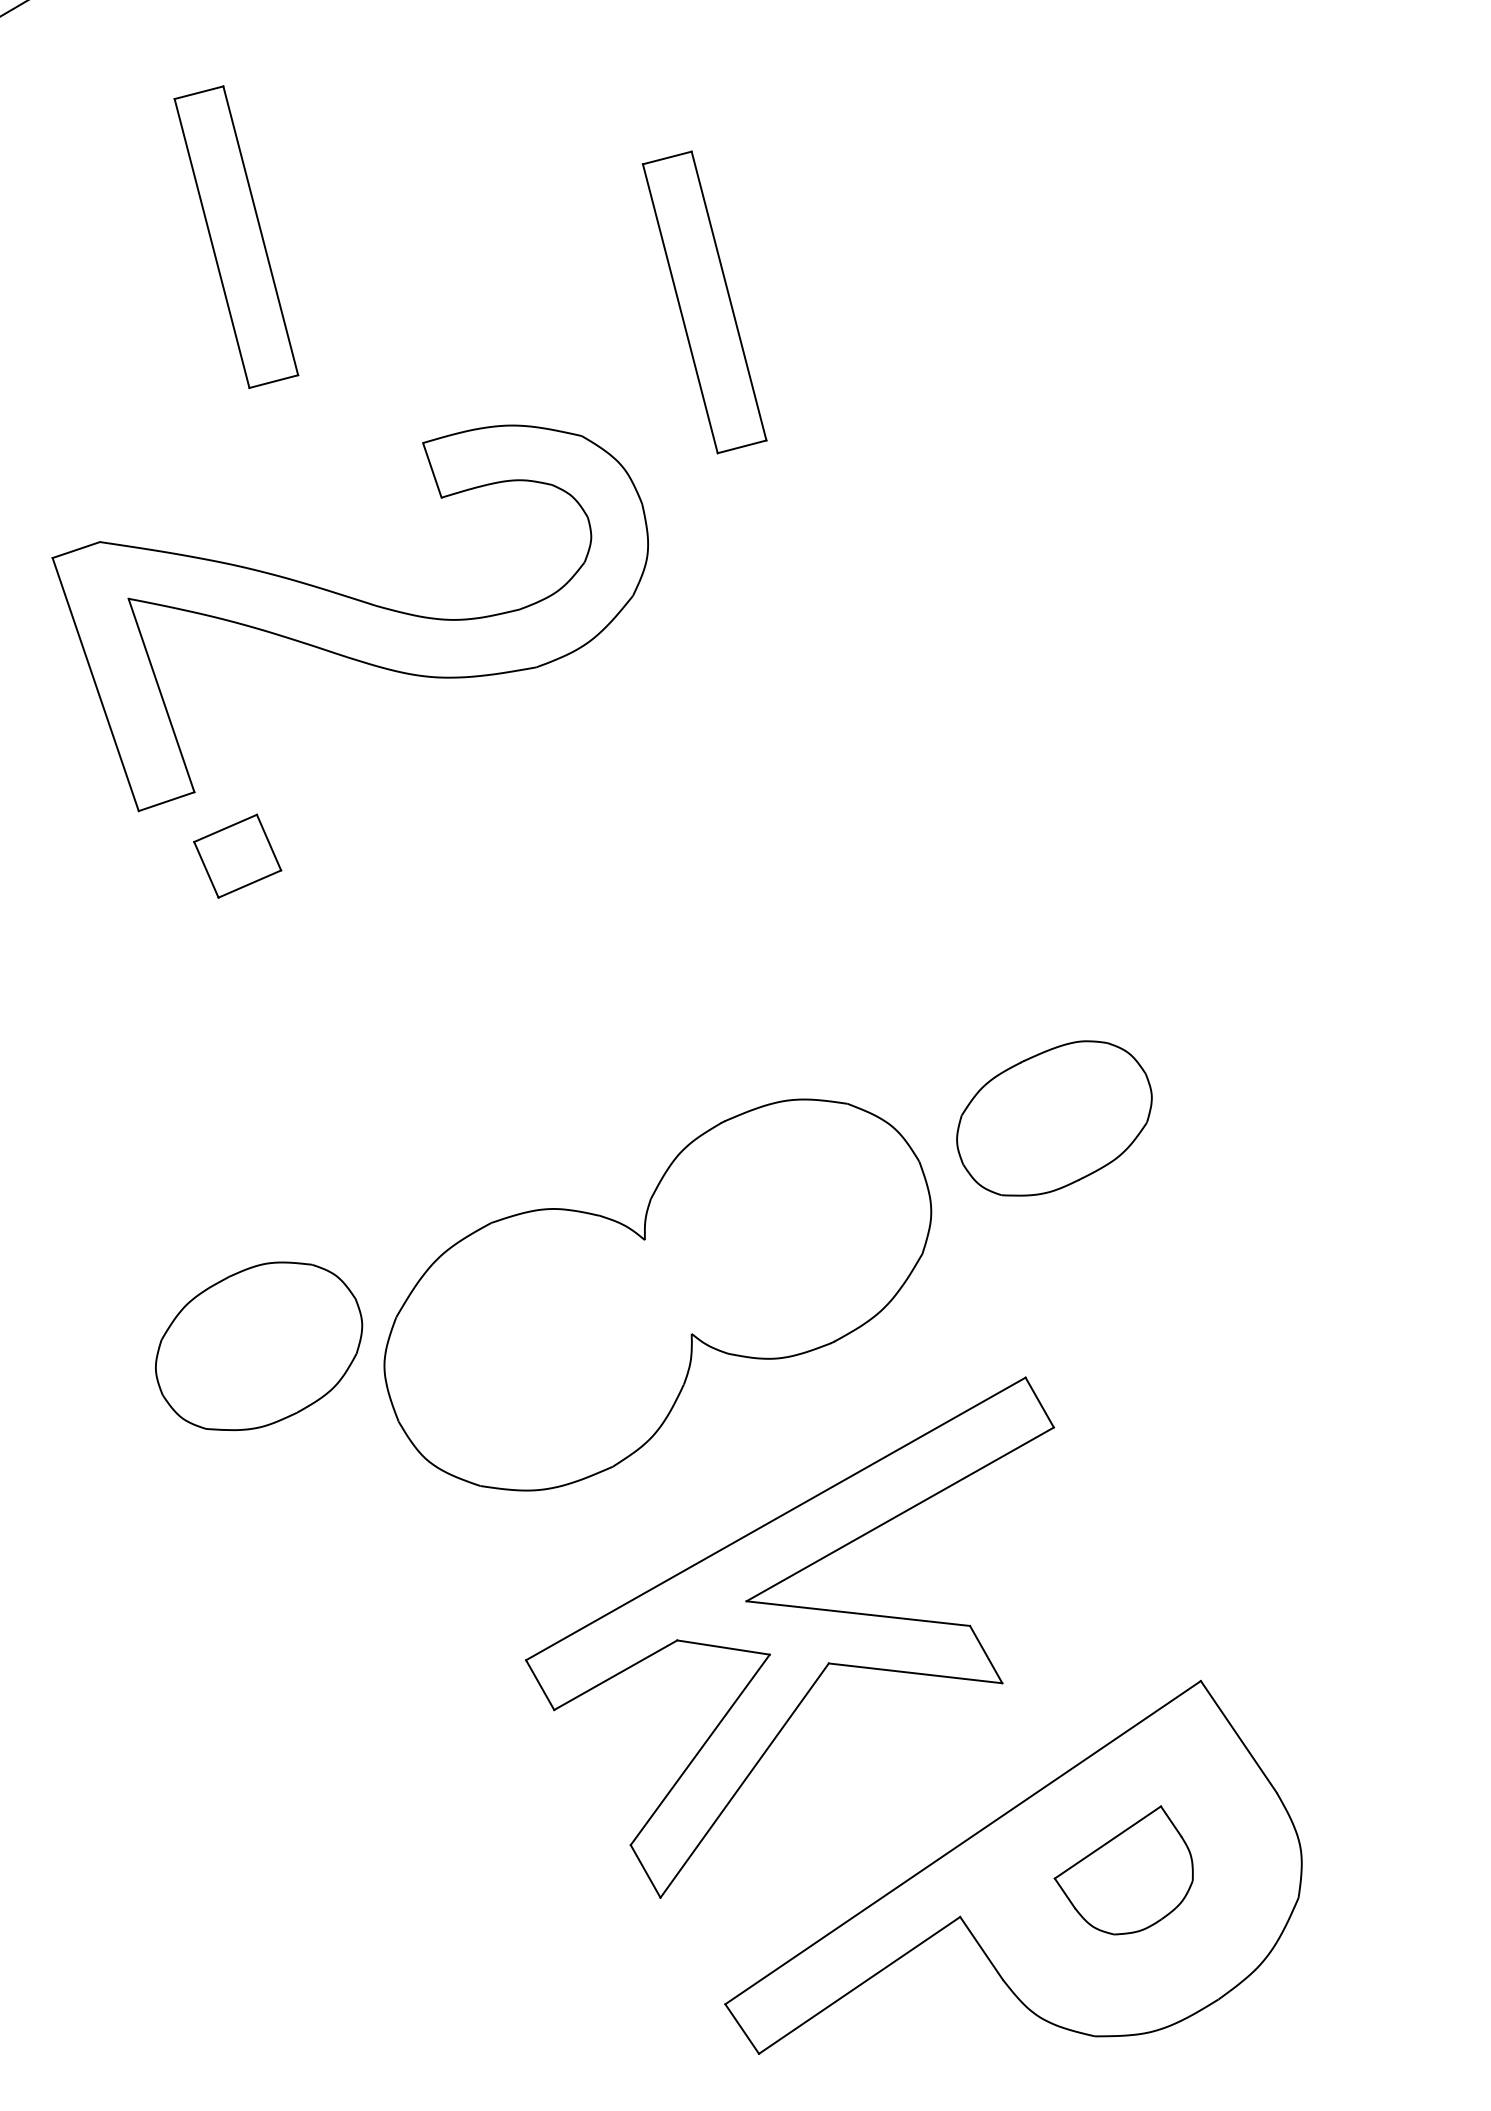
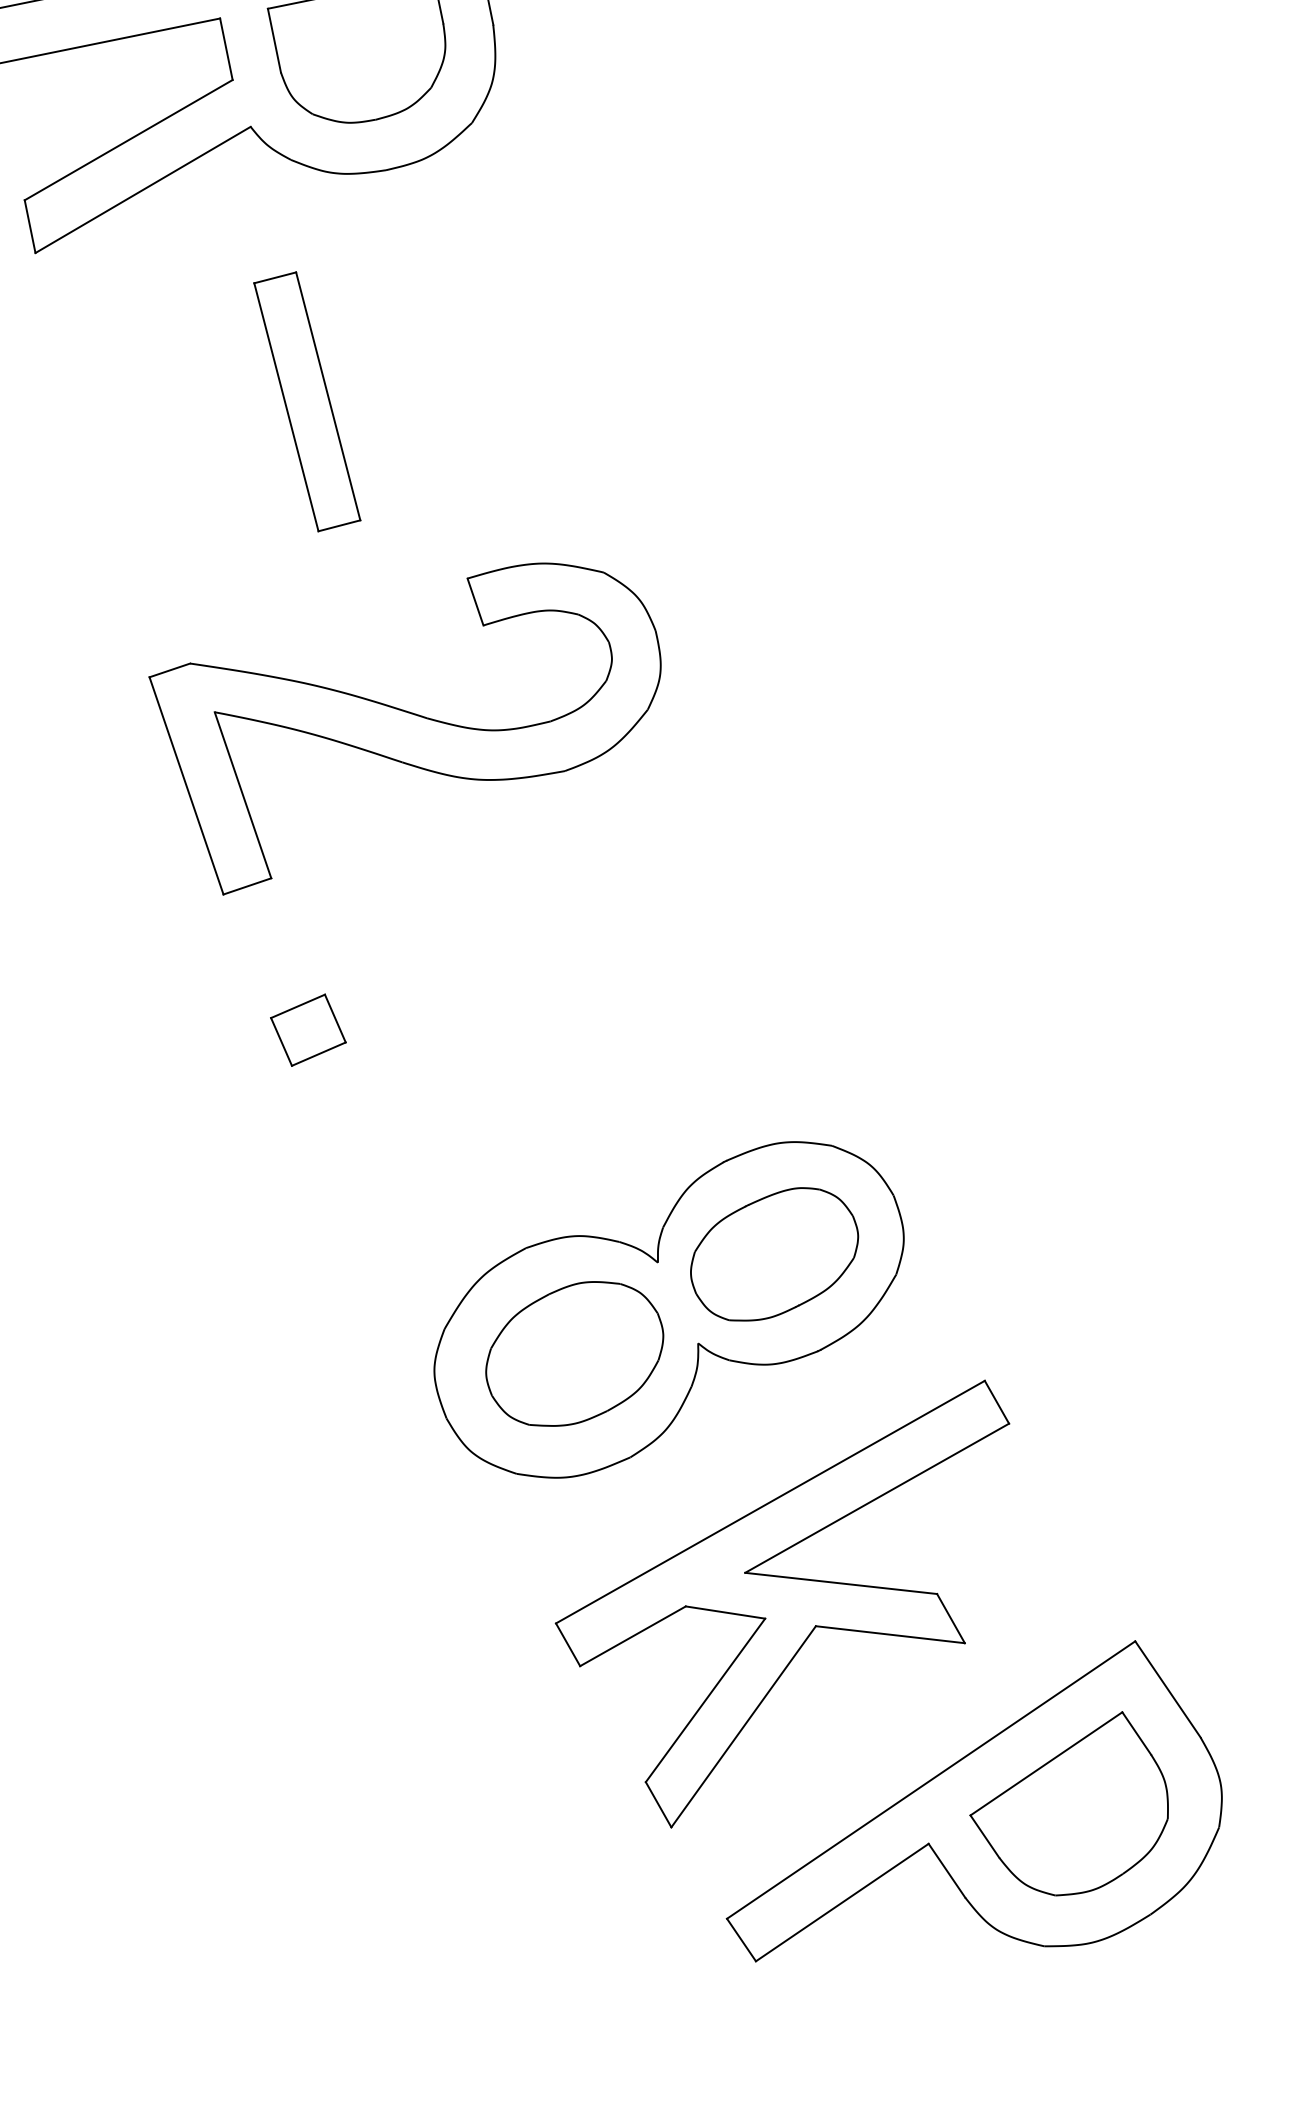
part: (704, 302) -> (709, 457), removed
part: (237, 855) -> (308, 1029), moved
part: (1054, 1118) -> (774, 1254), moved
part: (258, 1345) -> (574, 1353), moved
part: (1123, 1869) -> (1068, 1803), size x1.67

